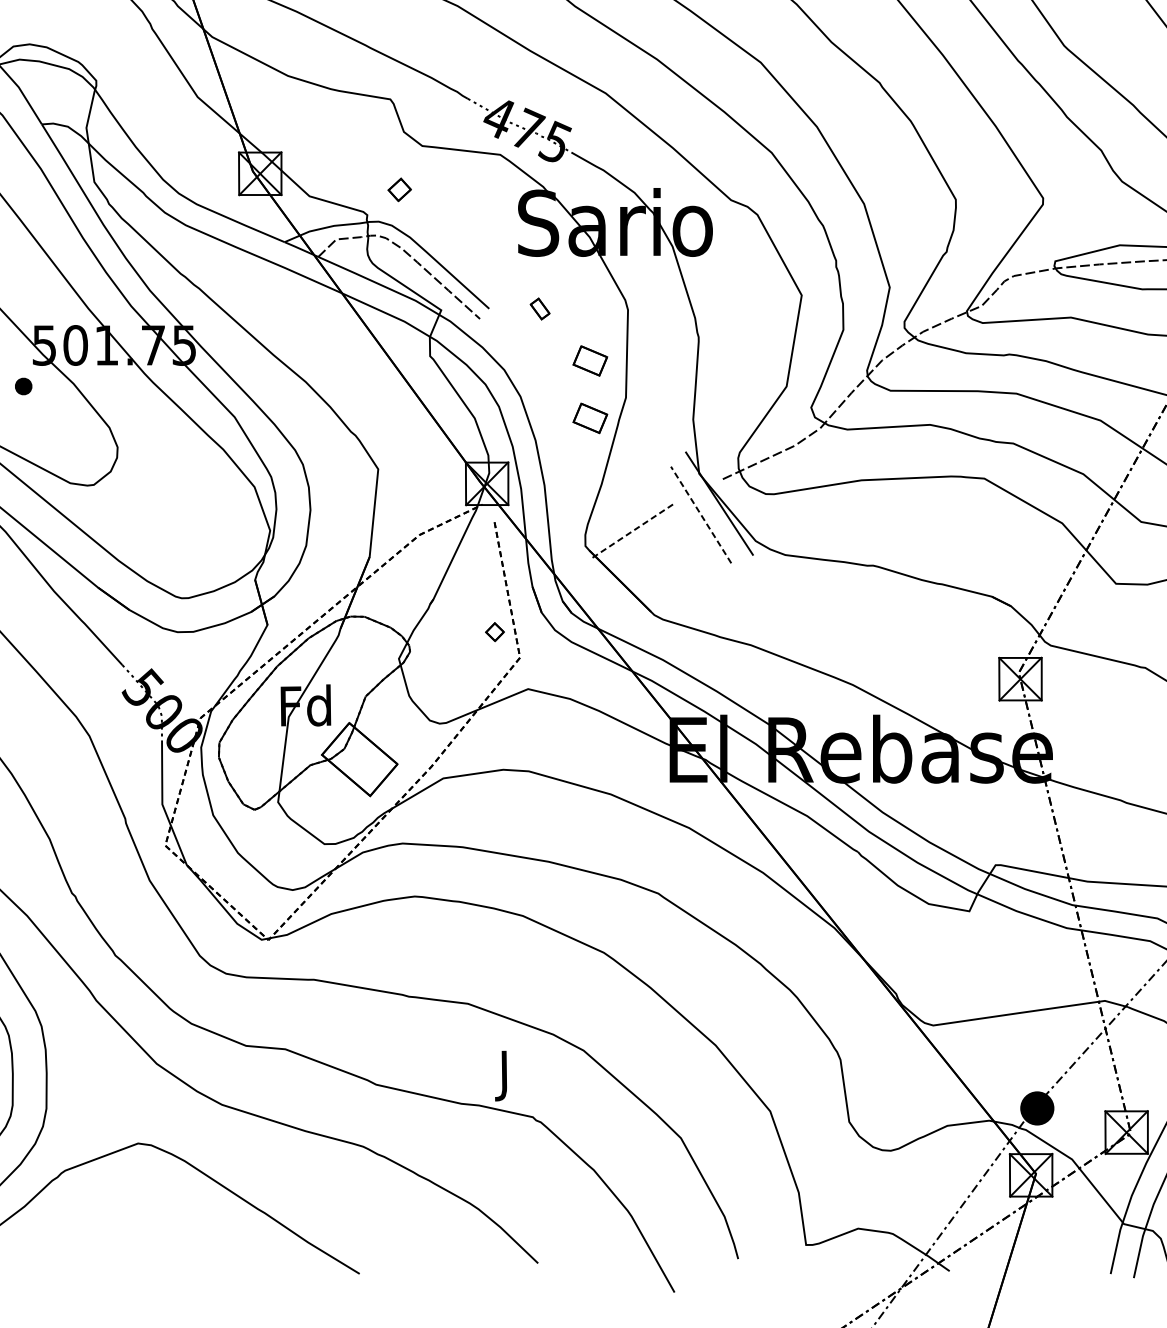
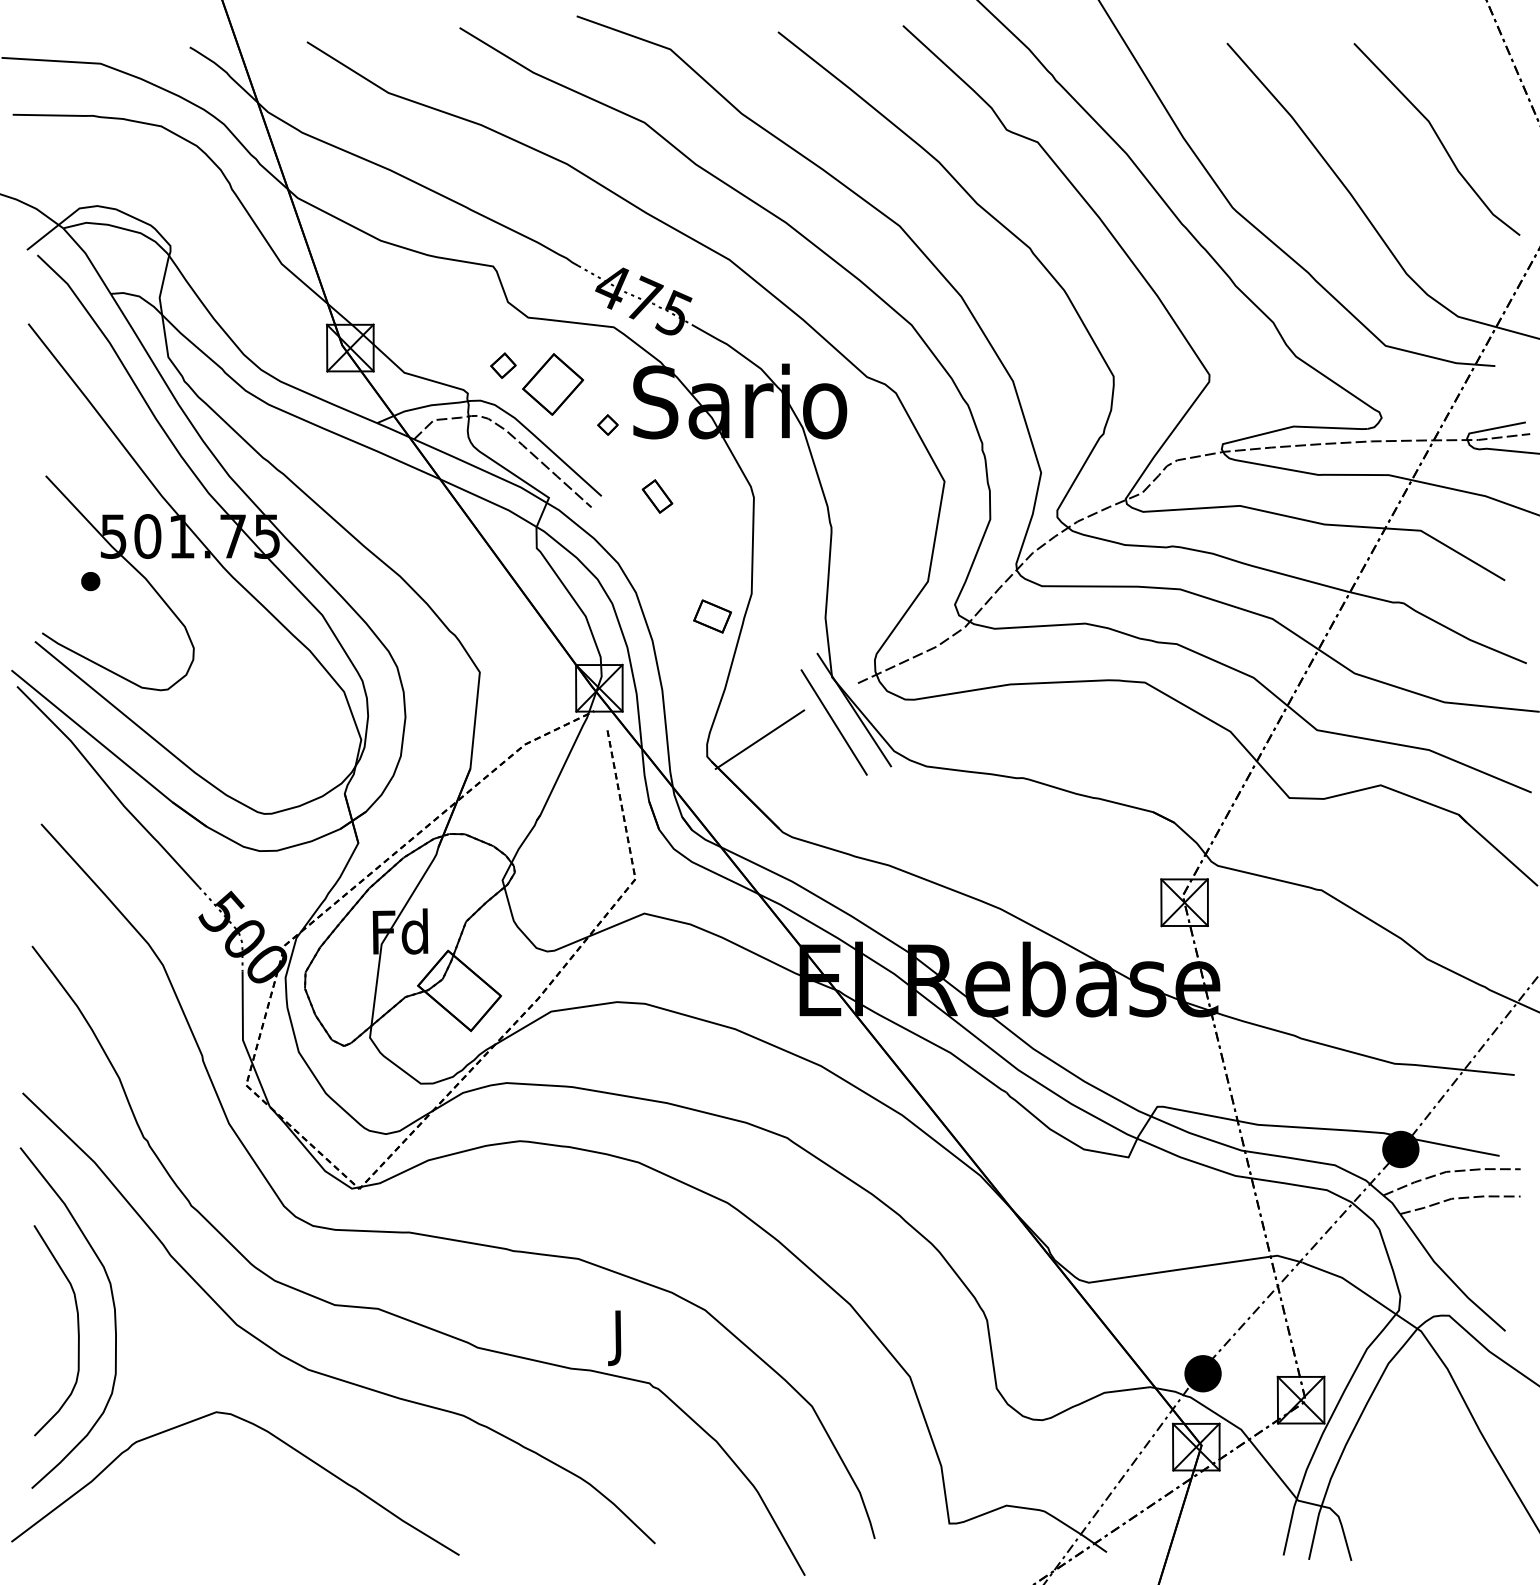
part: (444, 206) -> (552, 384), added
part: (540, 309) -> (657, 496), size x1.43
part: (590, 360) -> (712, 553), removed
line: (701, 514) -> (834, 722), dashed -> solid
line: (633, 530) -> (759, 739), dashed -> solid
part: (494, 631) -> (607, 424), moved

